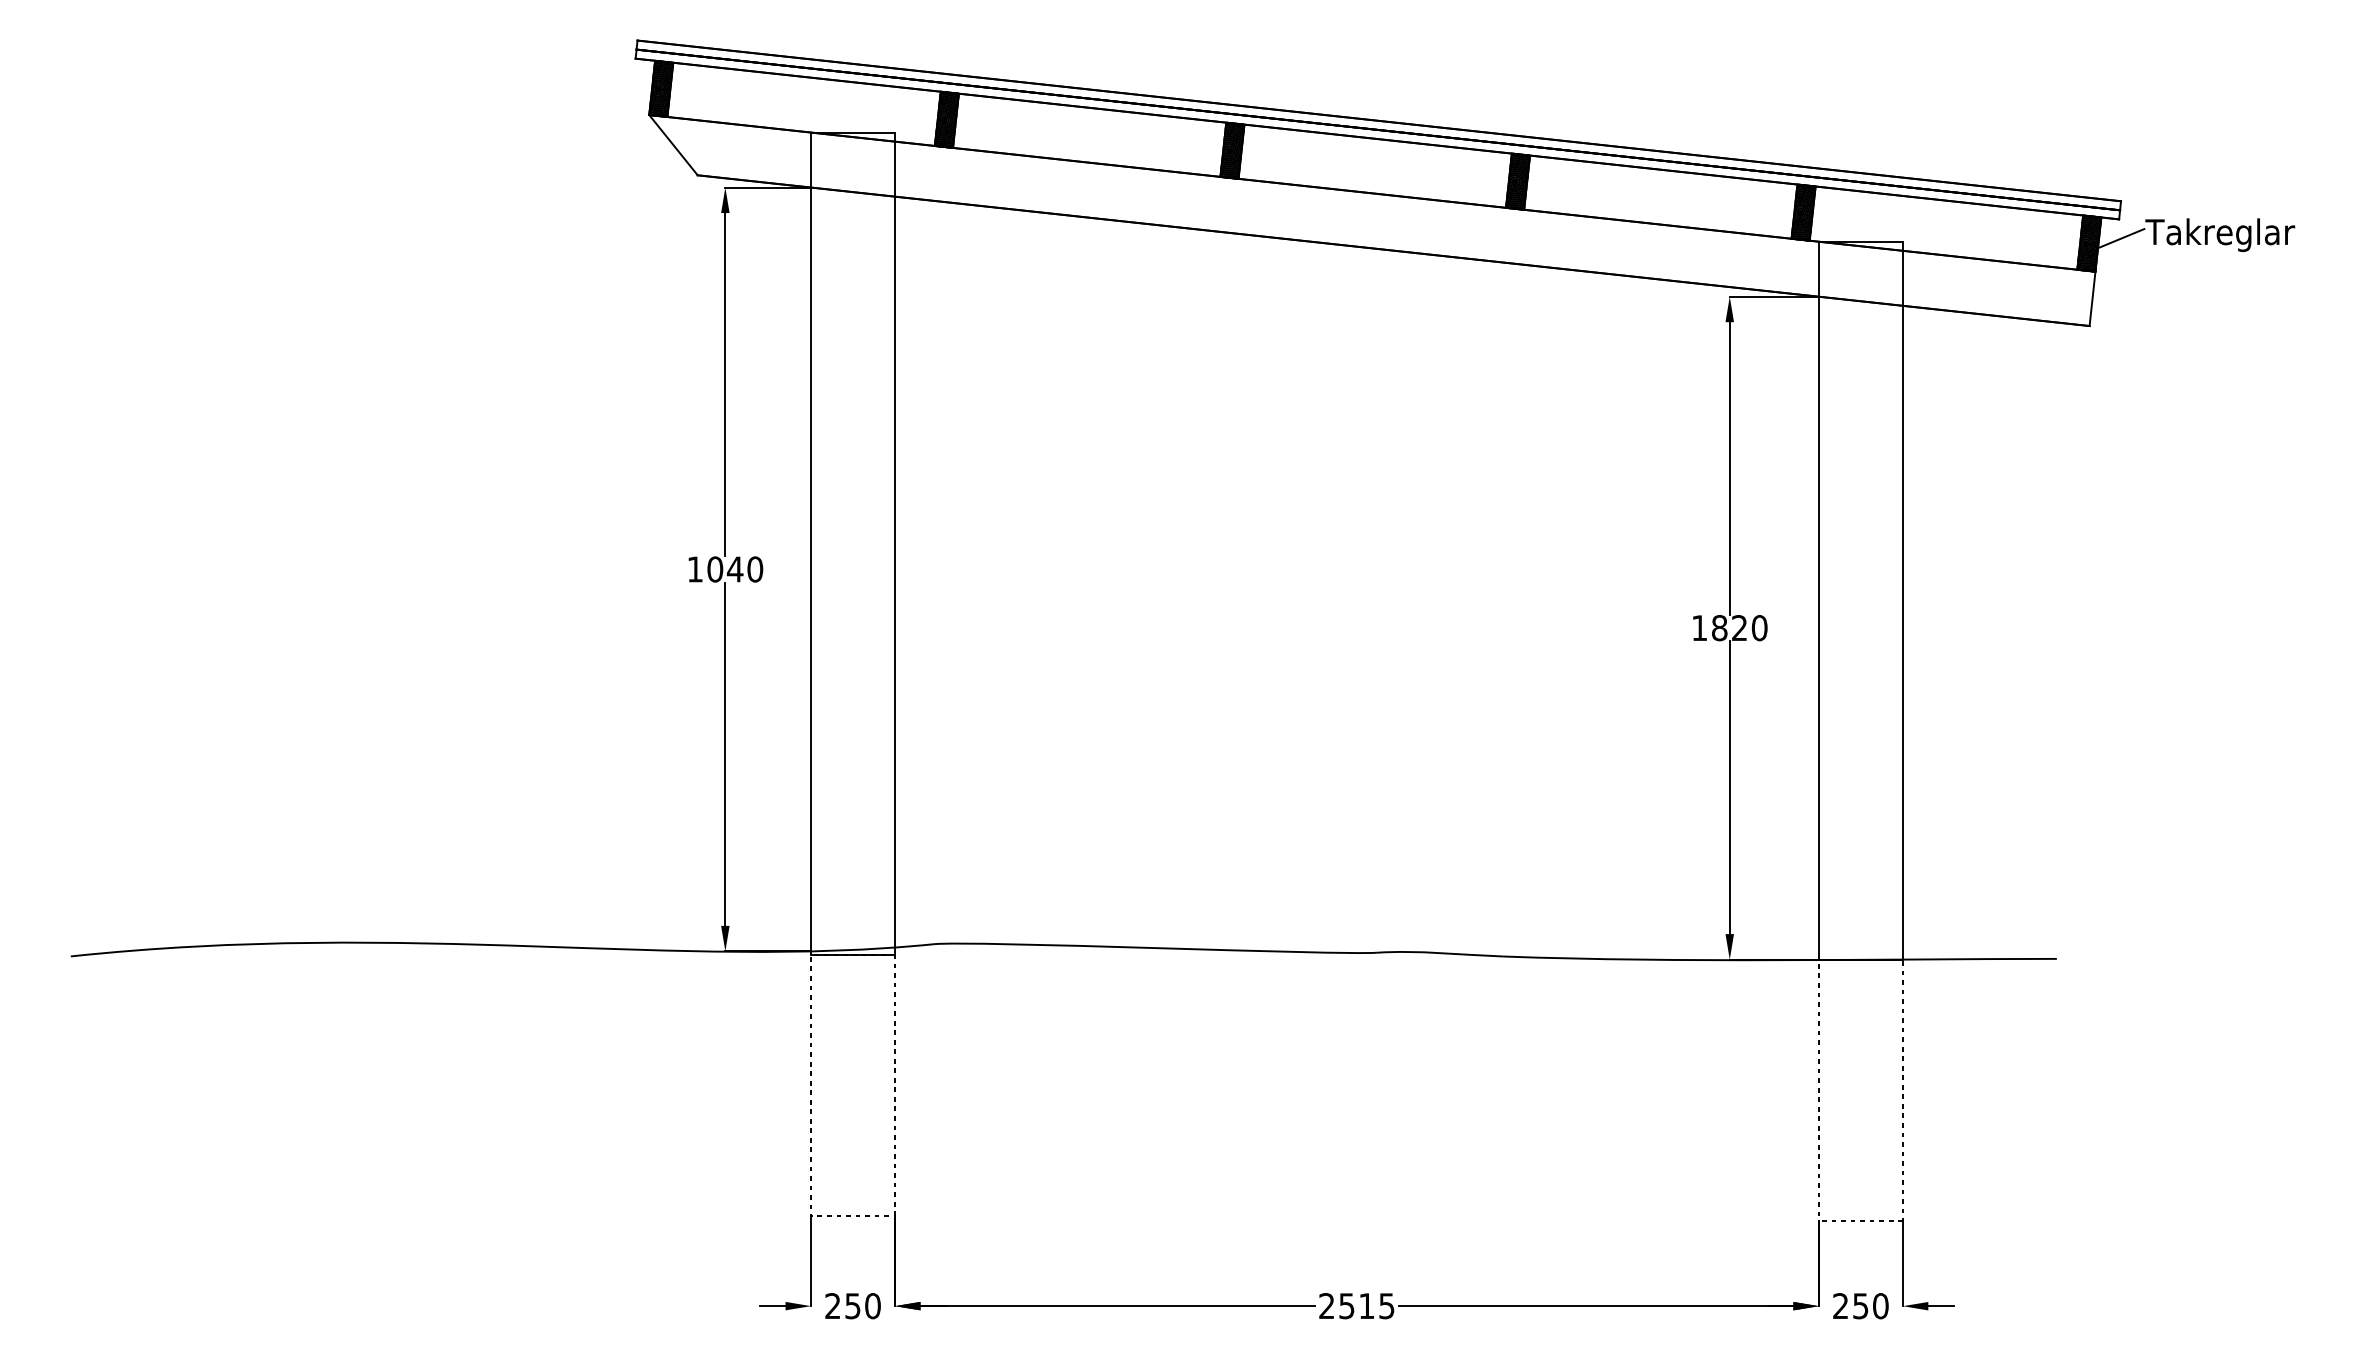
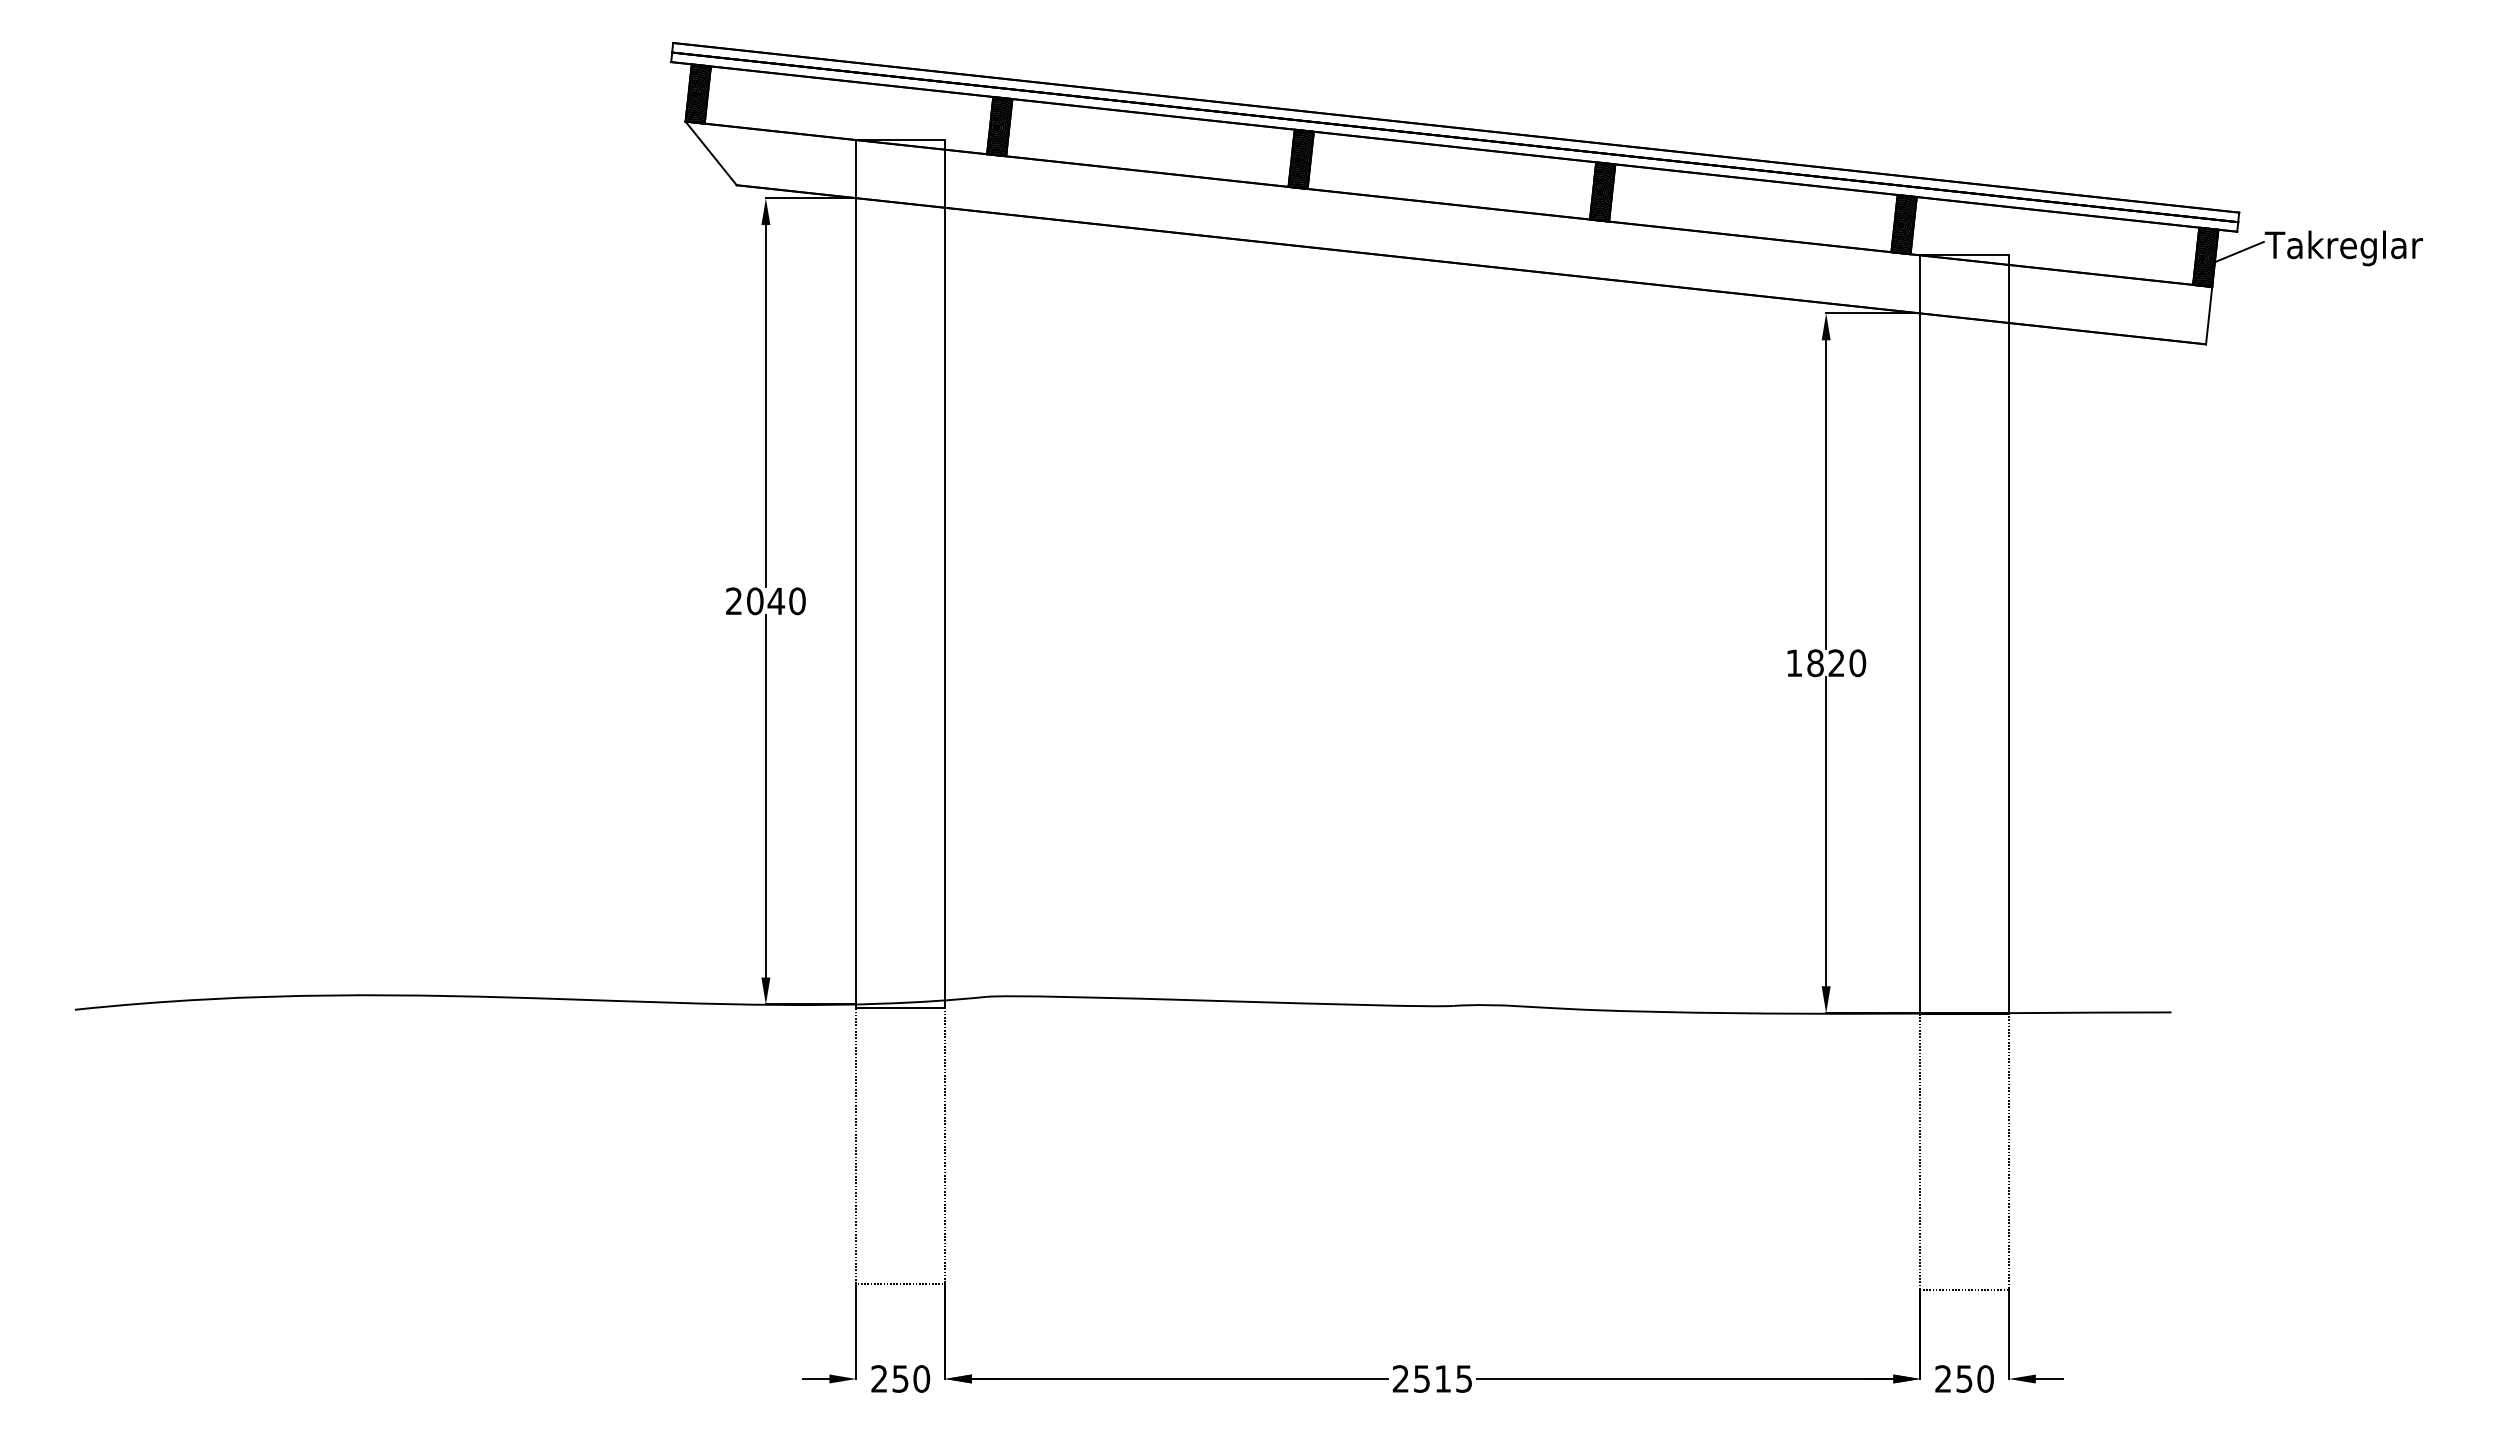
text: (694, 568) -> (733, 600), 1040 -> 2040

